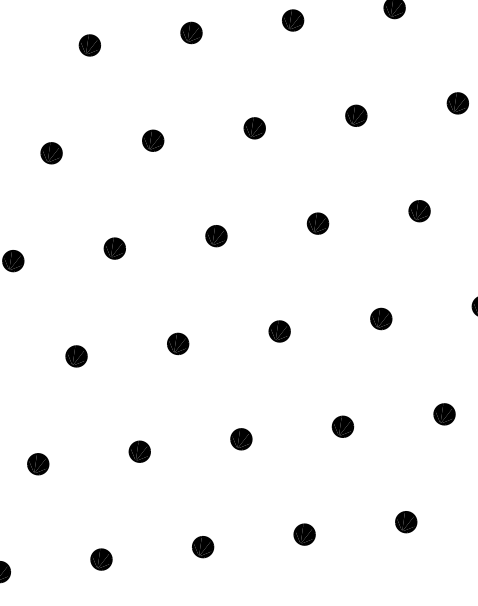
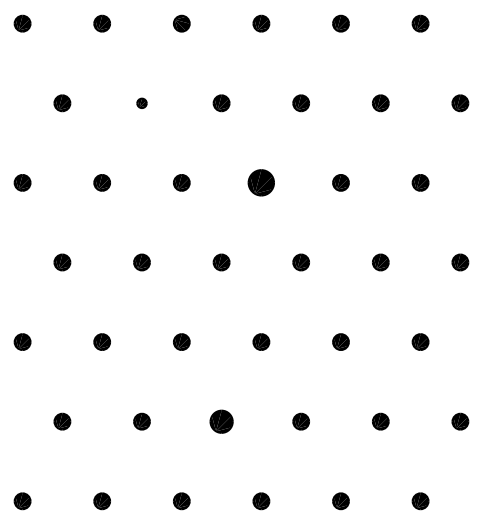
part: (89, 45) -> (141, 103), size x0.6
part: (254, 127) -> (261, 182), size x1.6
part: (241, 439) -> (221, 421), size x1.4

